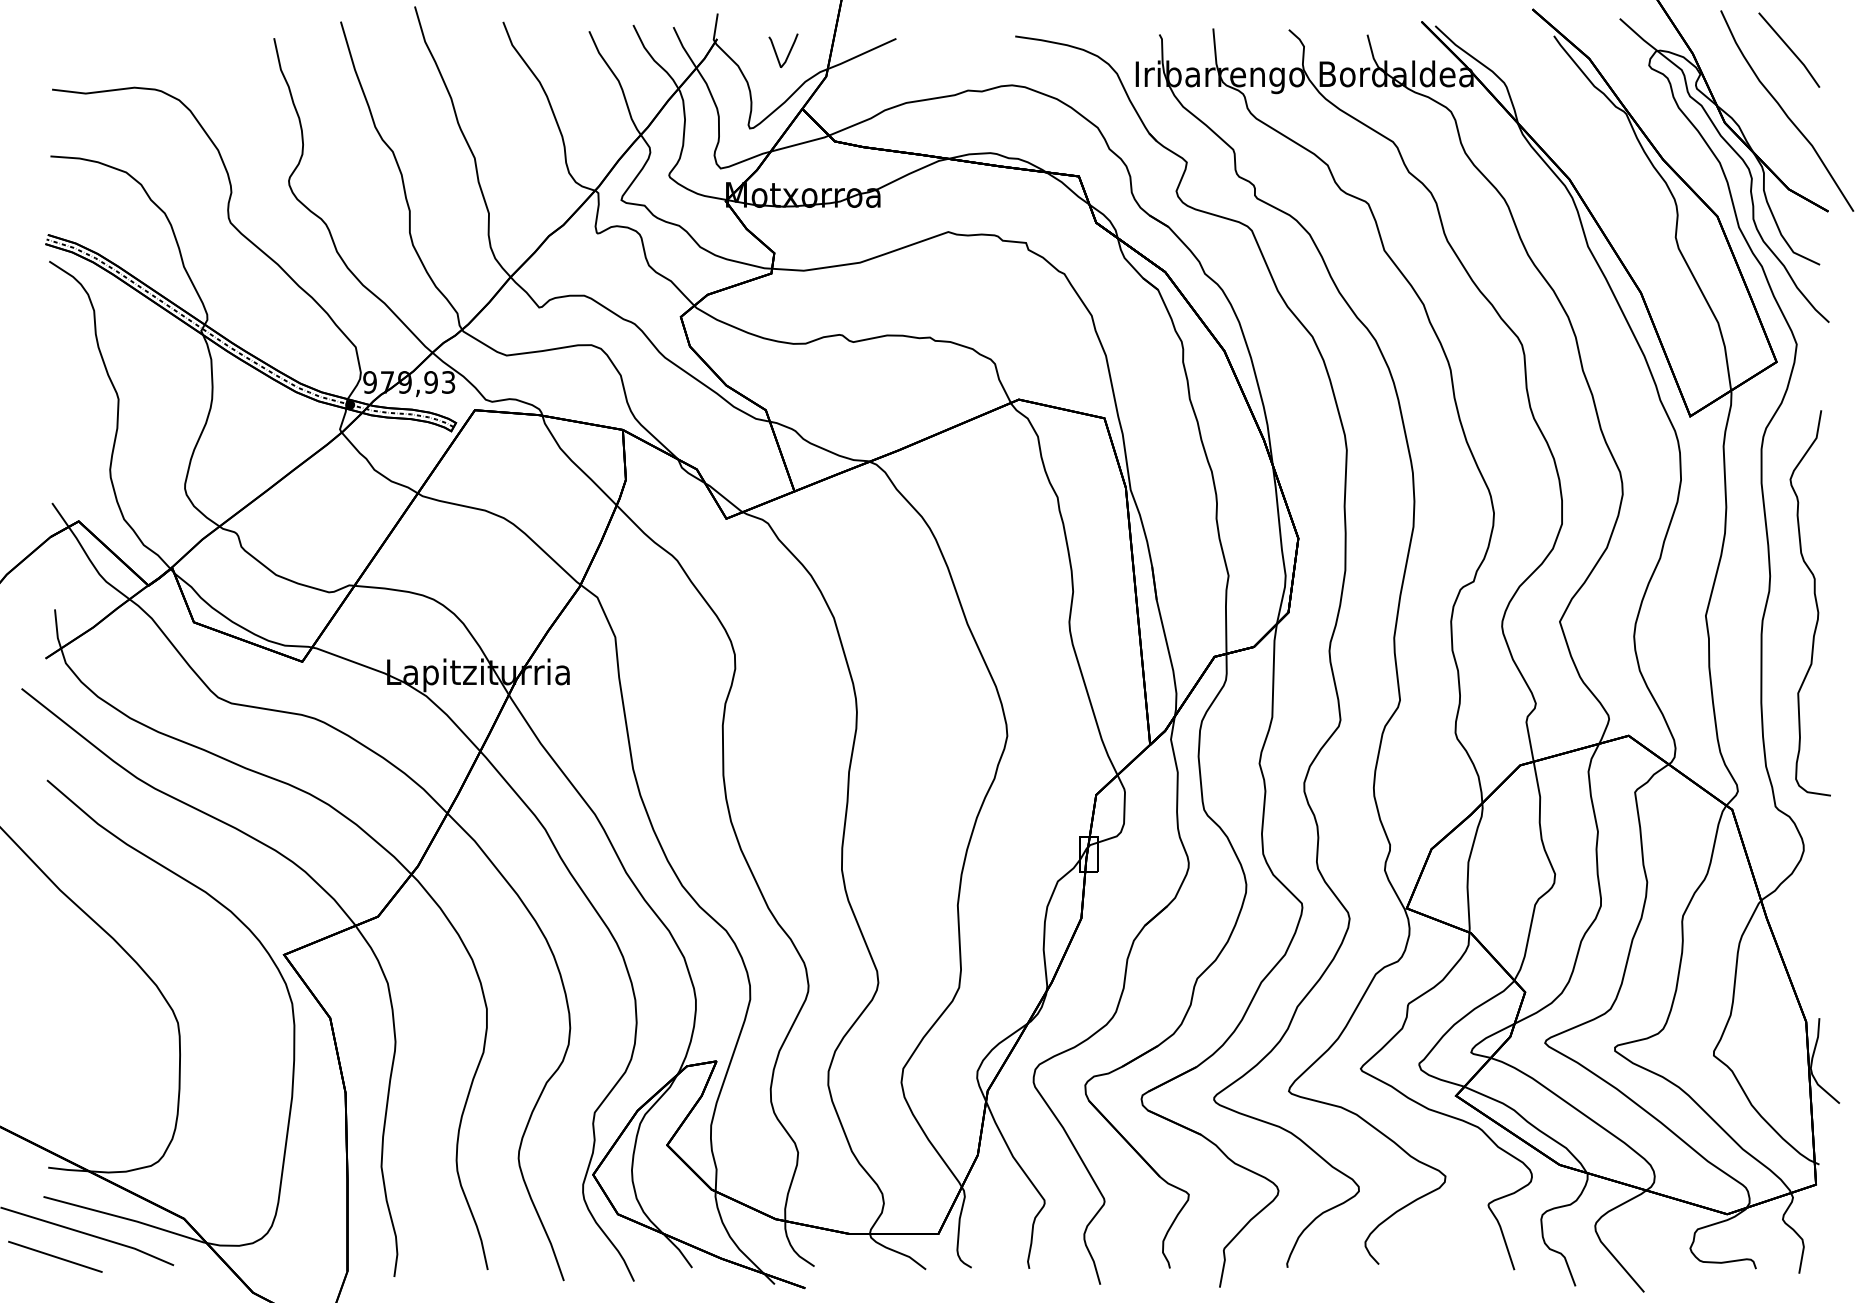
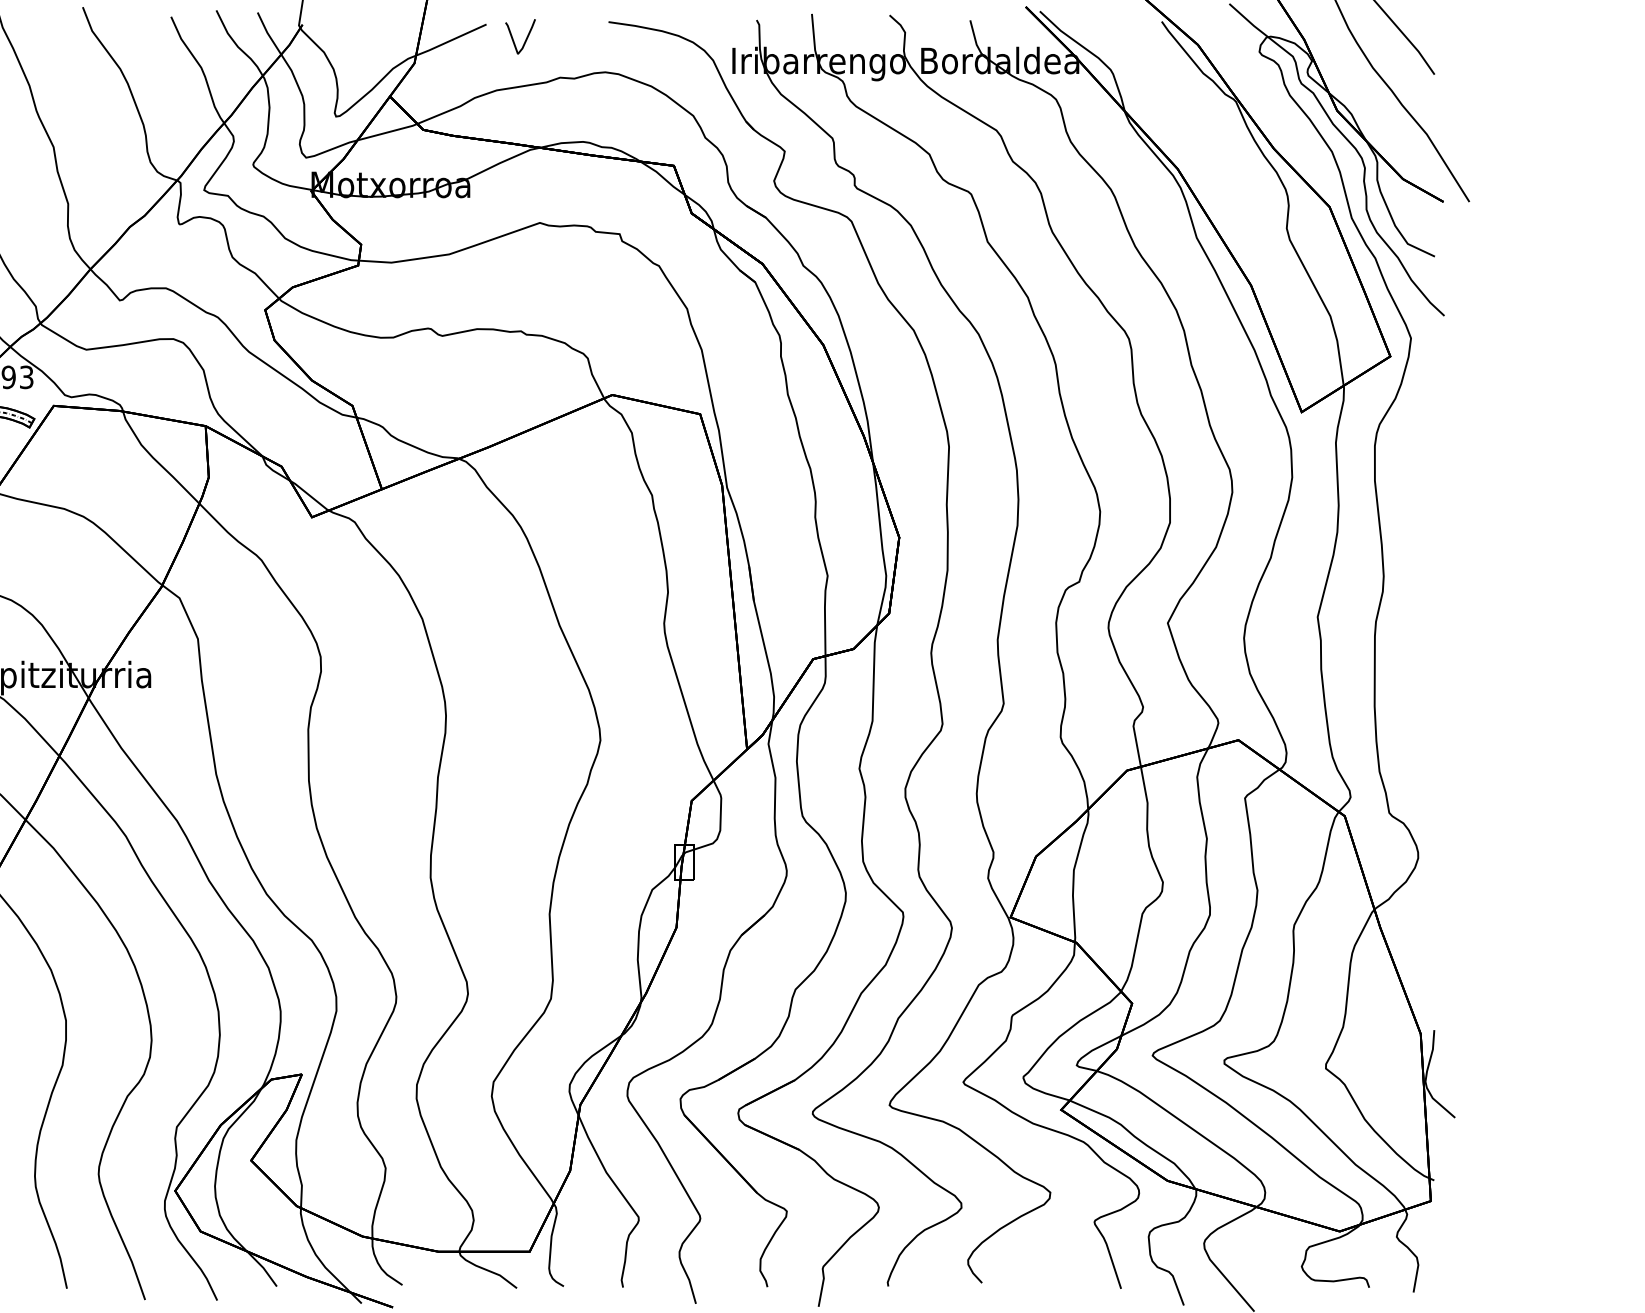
curve: (788, 52) -> (525, 38), moved
curve: (1815, 603) -> (1430, 604), removed

